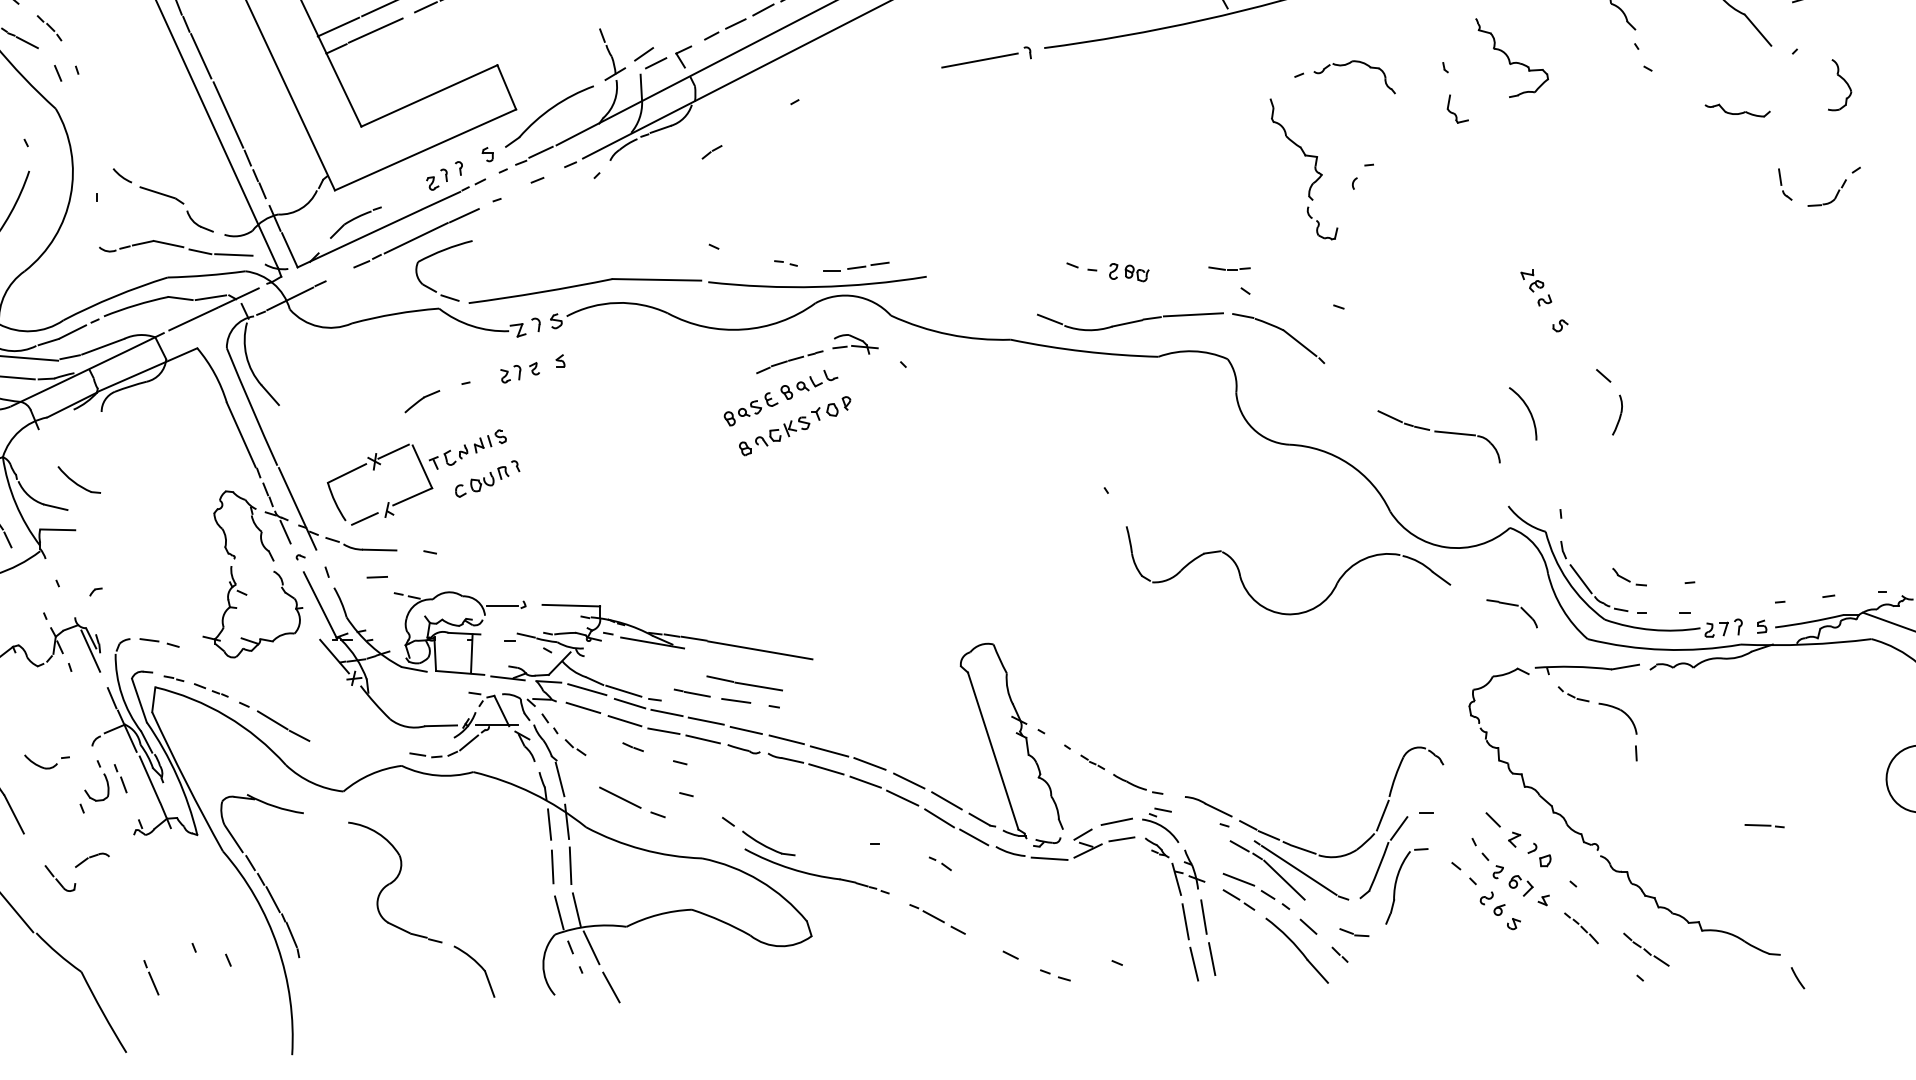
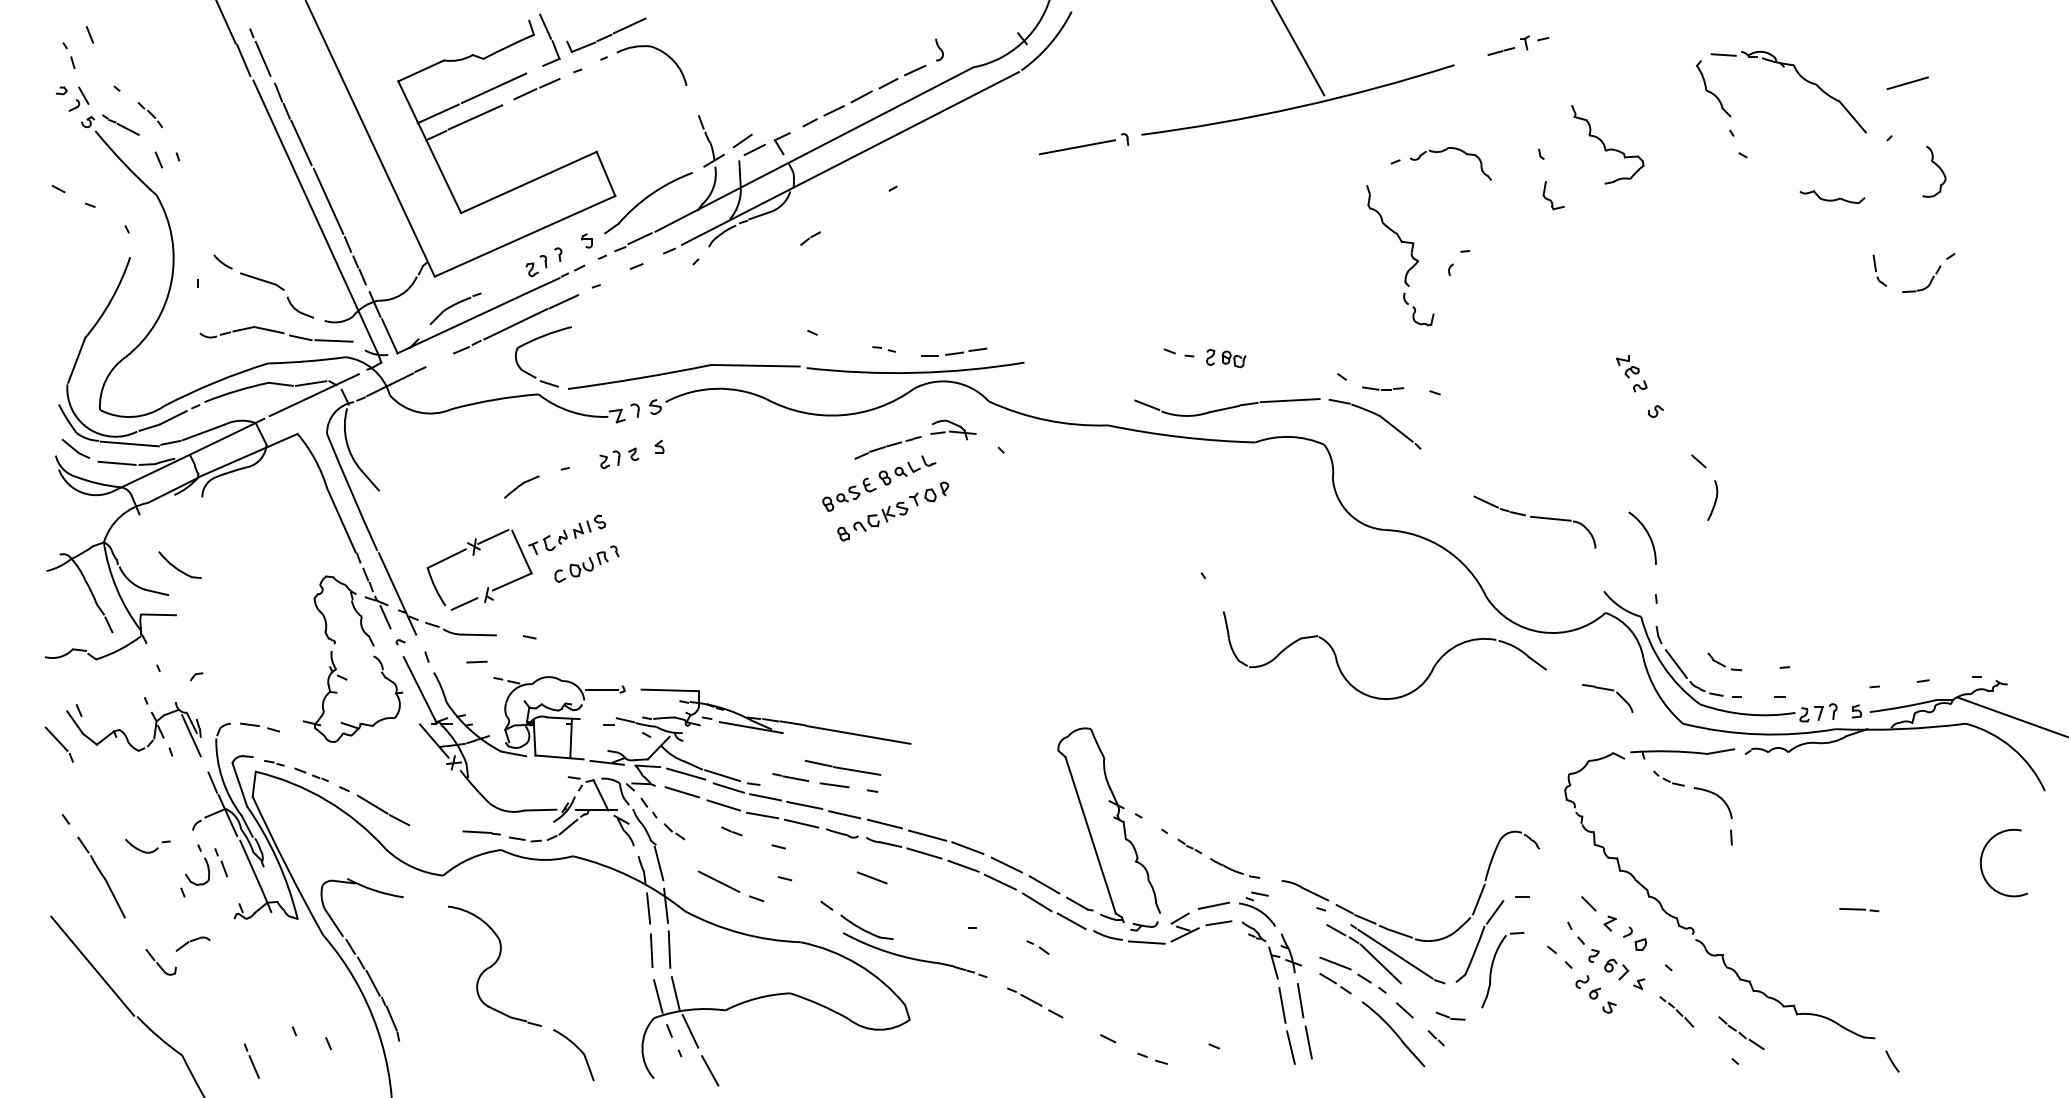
part: (1229, 268) -> (1383, 388), moved
arc: (1527, 410) -> (1647, 534), moved
line: (381, 748) -> (481, 832), added
line: (773, 793) -> (871, 877), added

